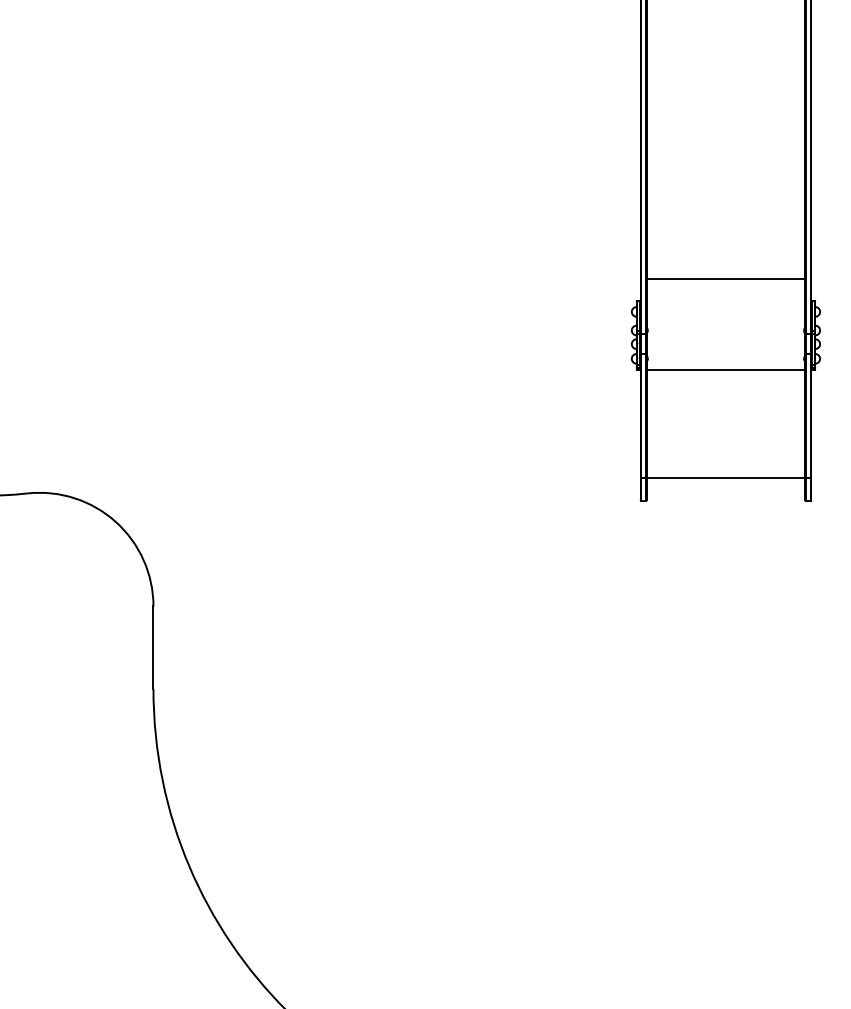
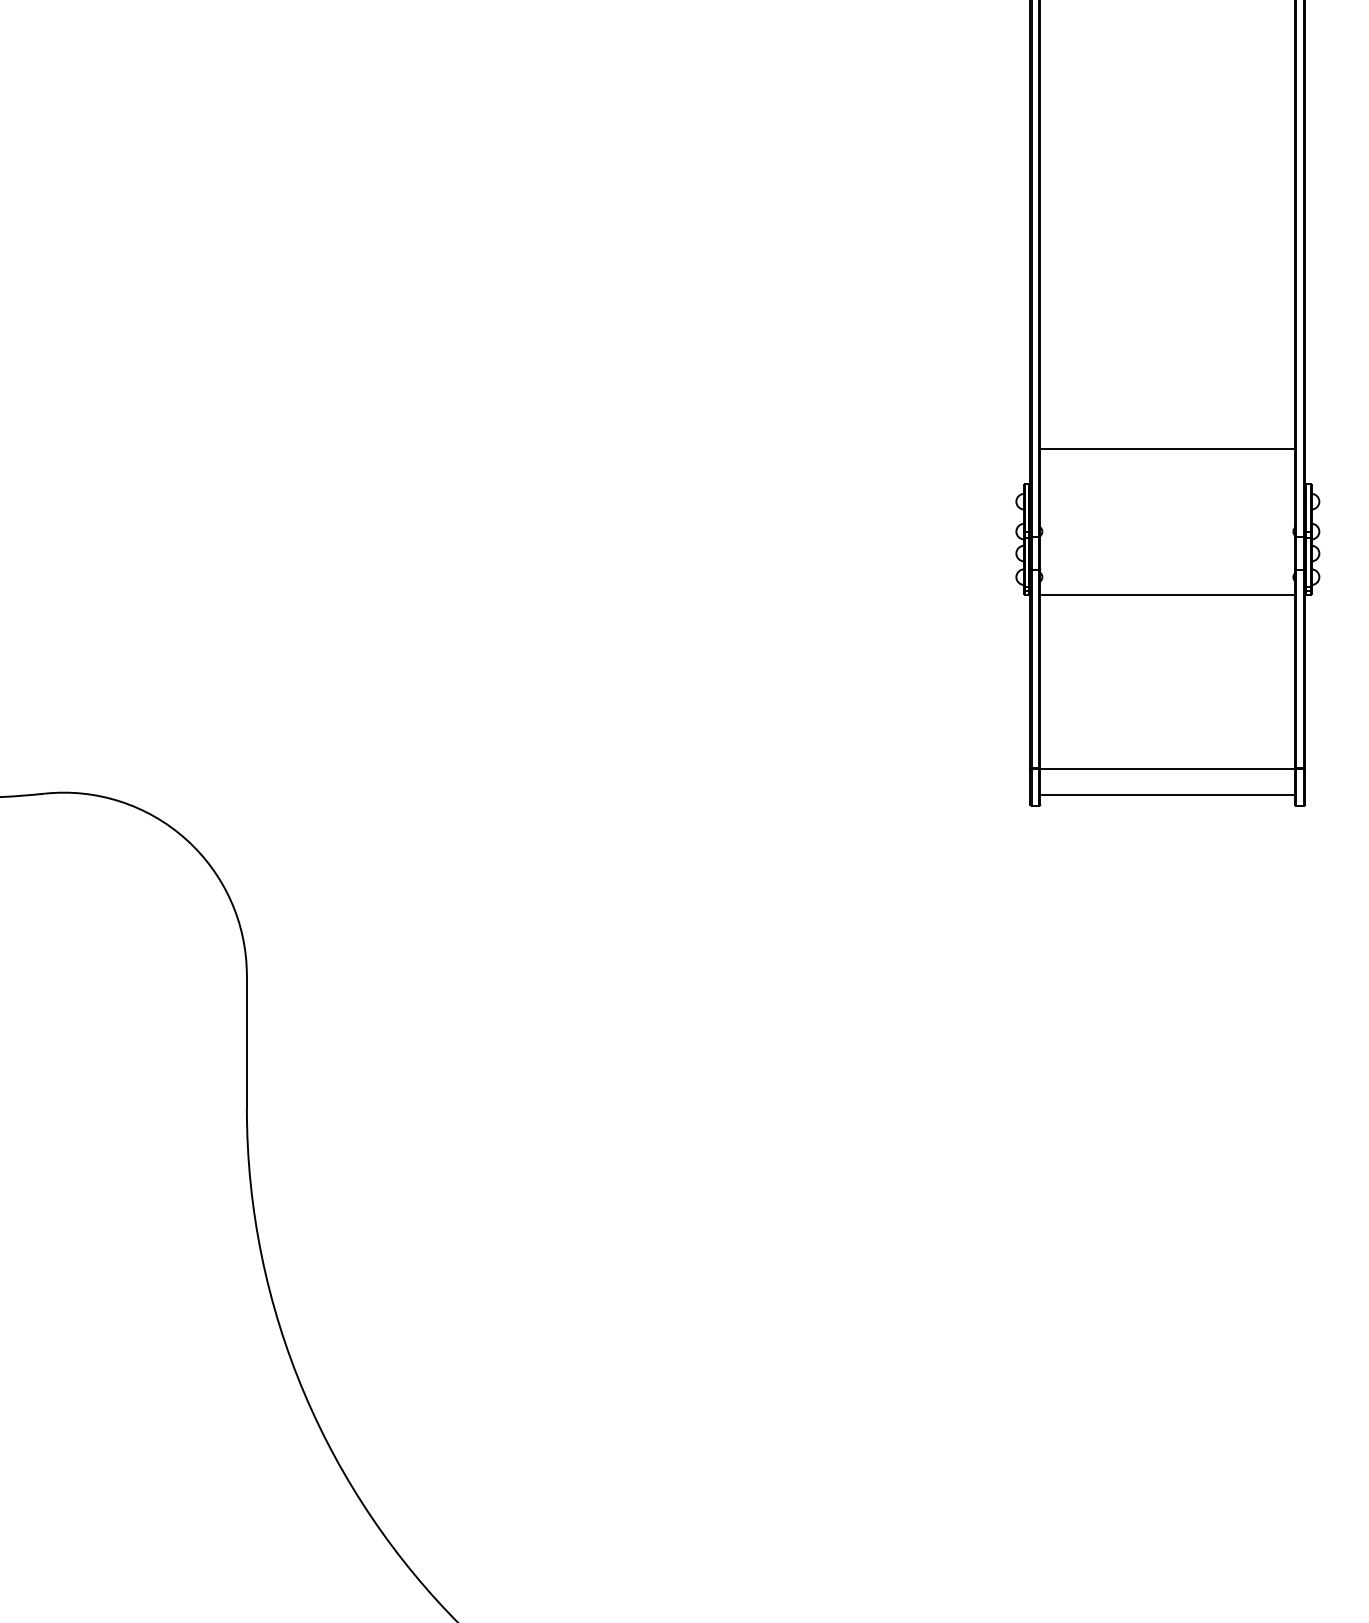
line: (725, 494) -> (1167, 795), added

